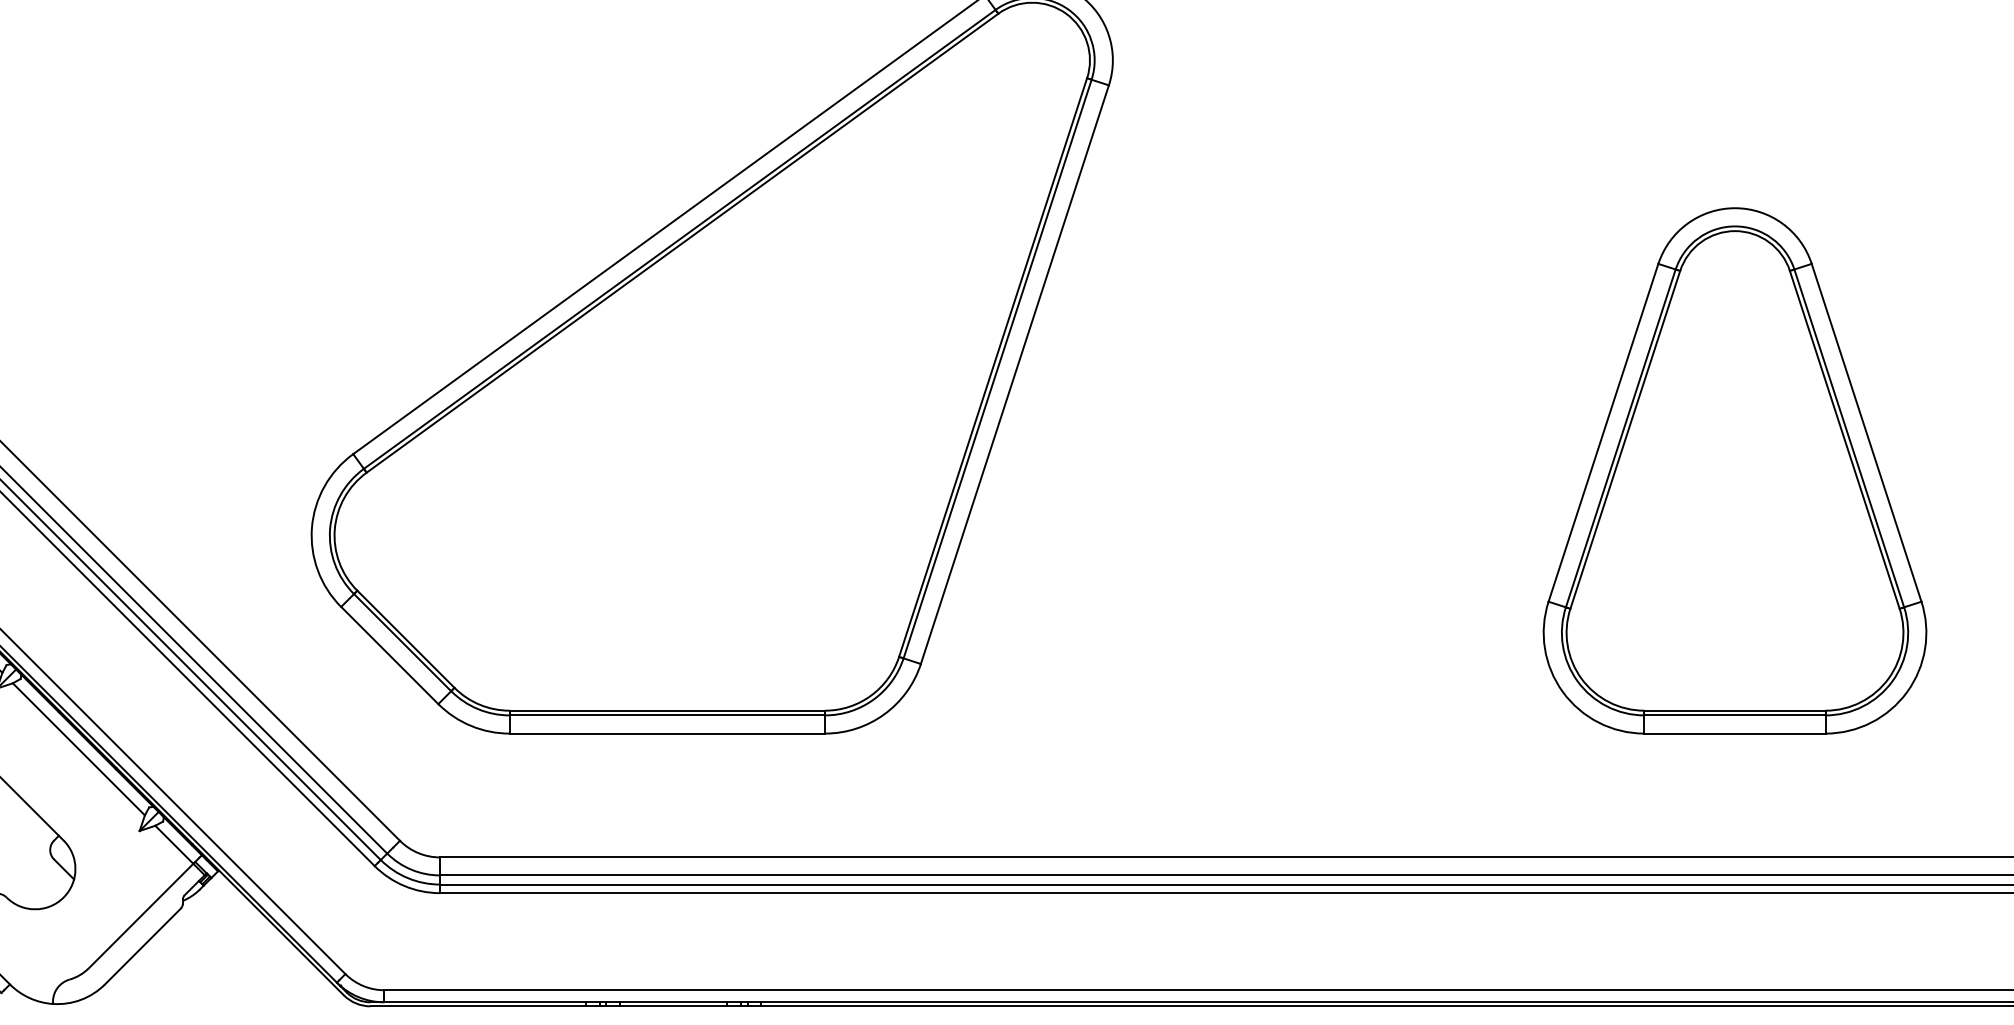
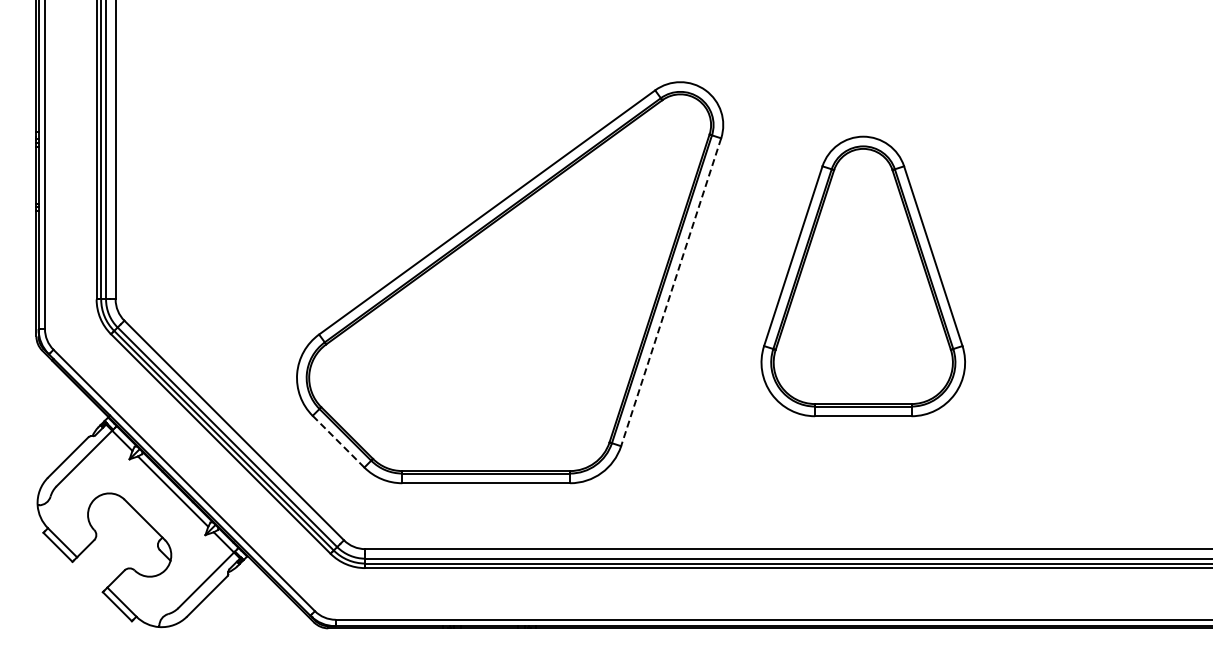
line: (1015, 375) -> (671, 292), solid -> dashed
part: (1733, 470) -> (862, 276), moved
line: (389, 655) -> (338, 441), solid -> dashed

